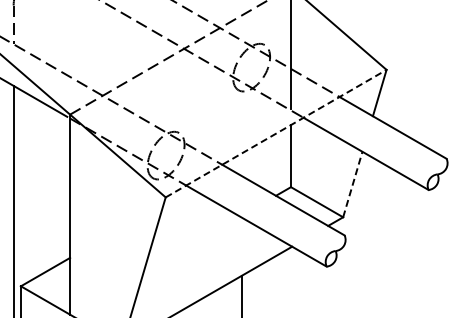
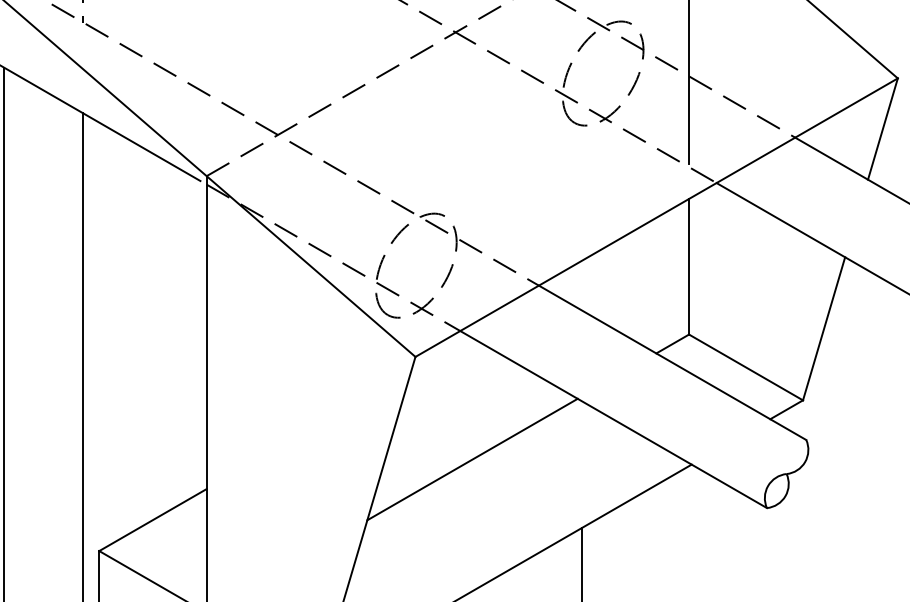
line: (276, 133) -> (657, 217), dashed -> solid
line: (352, 184) -> (823, 328), dashed -> solid
line: (191, 244) -> (471, 459), added

